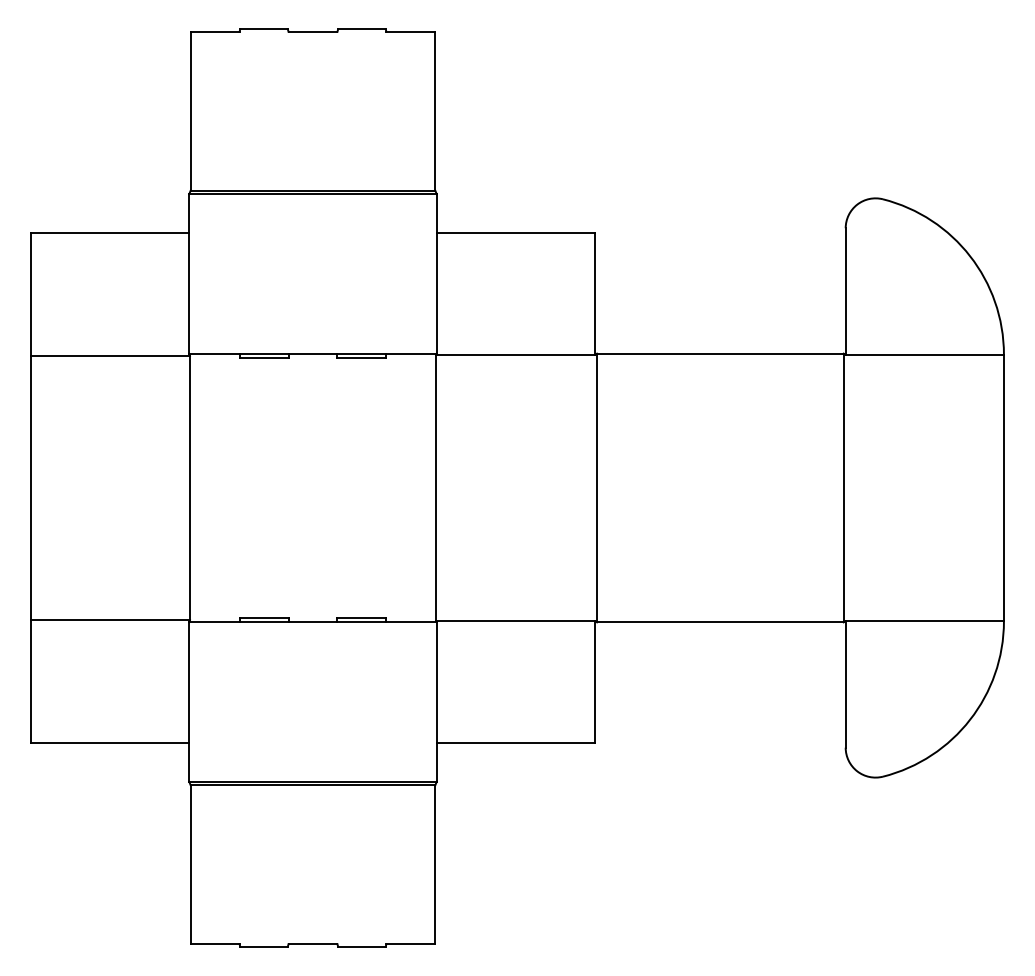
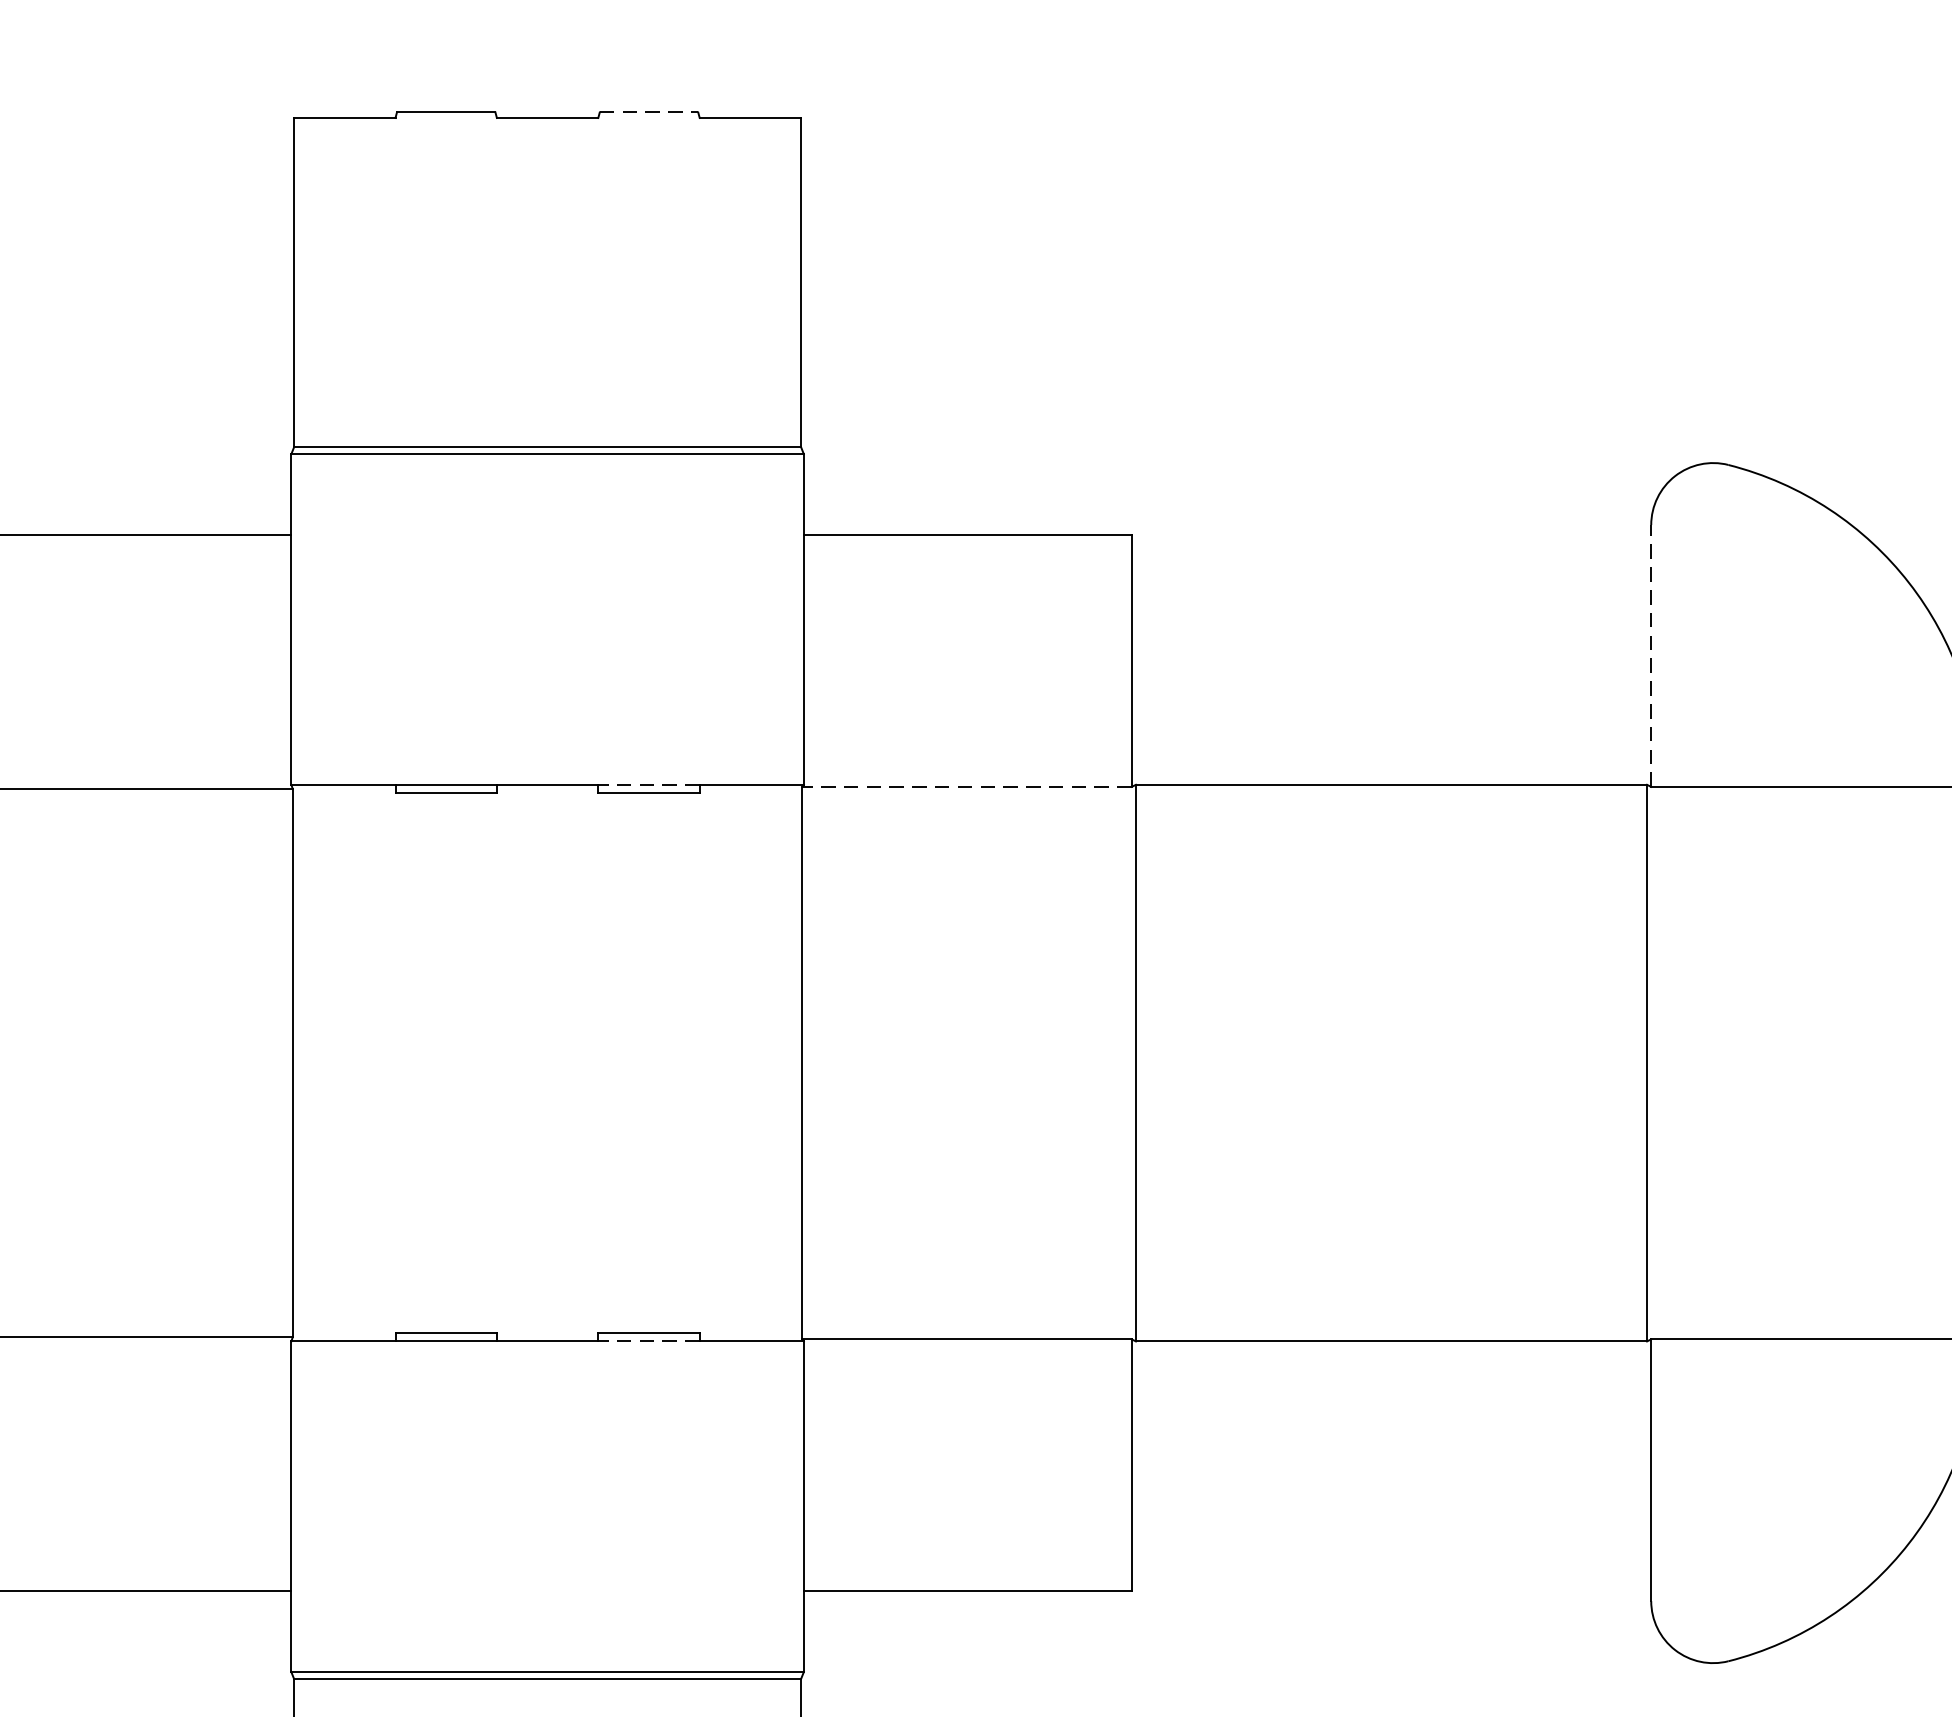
line: (361, 29) -> (648, 113), solid -> dashed
line: (845, 290) -> (1650, 653), solid -> dashed
line: (361, 353) -> (648, 784), solid -> dashed
line: (515, 354) -> (967, 786), solid -> dashed
line: (361, 622) -> (648, 1341), solid -> dashed

